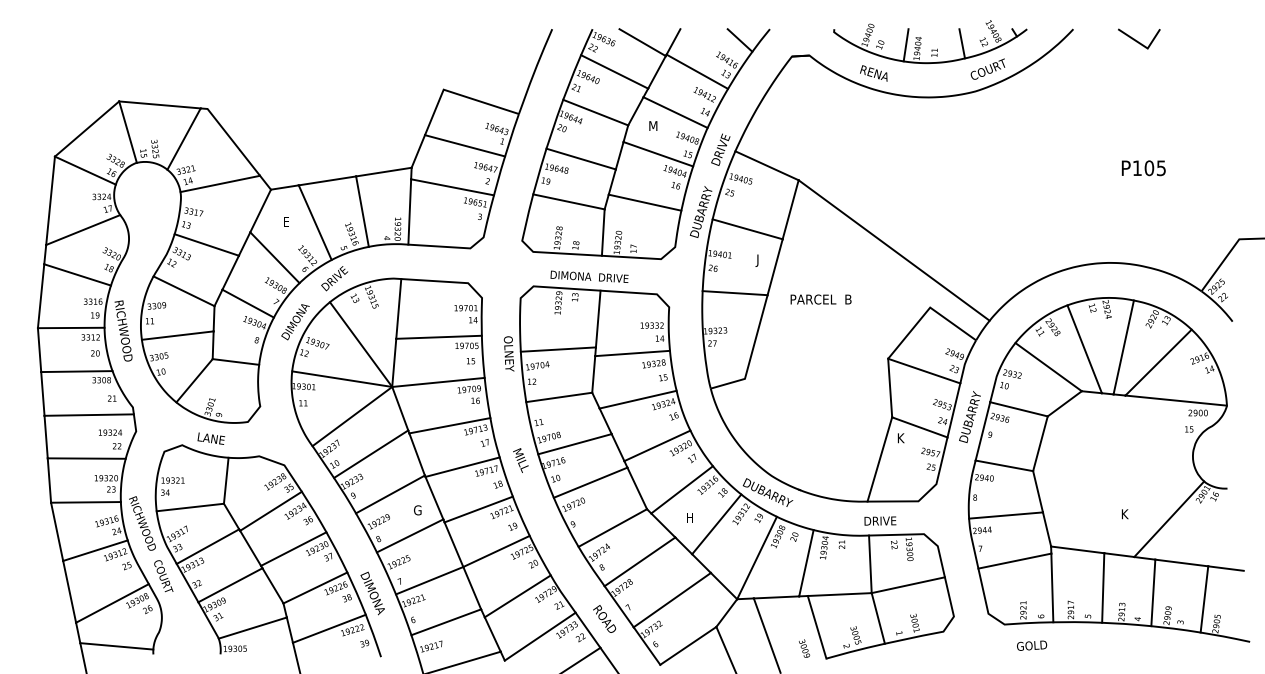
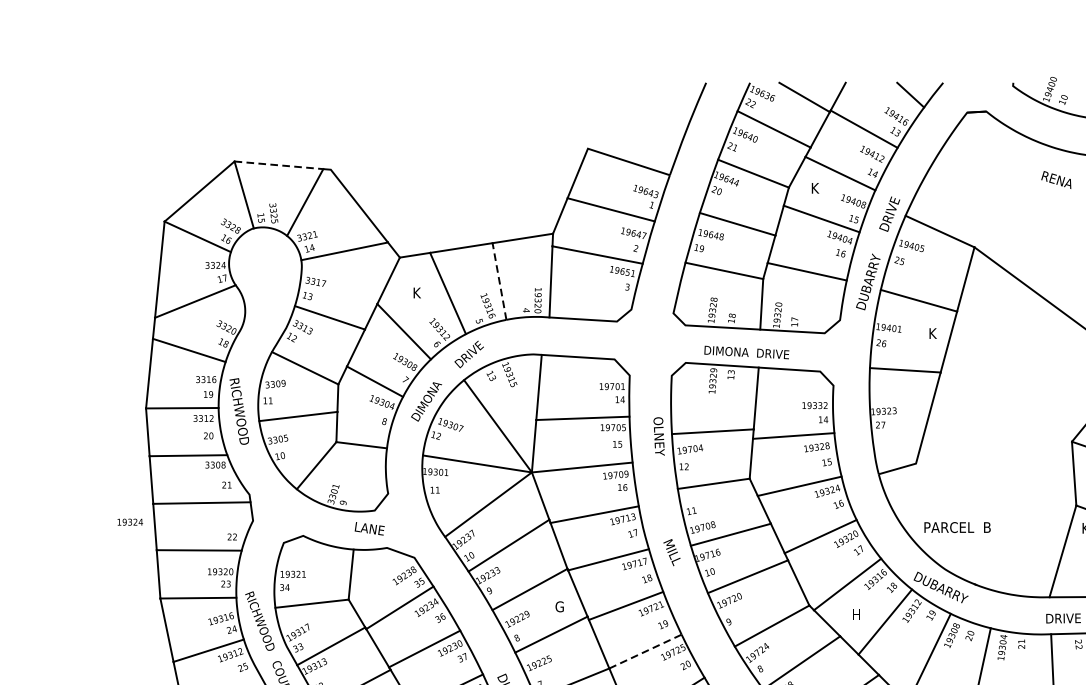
text: (873, 73) -> (1056, 180), moved
line: (159, 104) -> (278, 164), solid -> dashed
text: (653, 125) -> (816, 187), M -> K
line: (362, 211) -> (499, 281), solid -> dashed
text: (286, 222) -> (416, 293), E -> K
text: (759, 260) -> (931, 334), J -> K
text: (820, 299) -> (956, 527), moved
text: (110, 432) -> (130, 522), moved
text: (211, 438) -> (369, 528), moved
line: (496, 551) -> (645, 651), solid -> dashed

